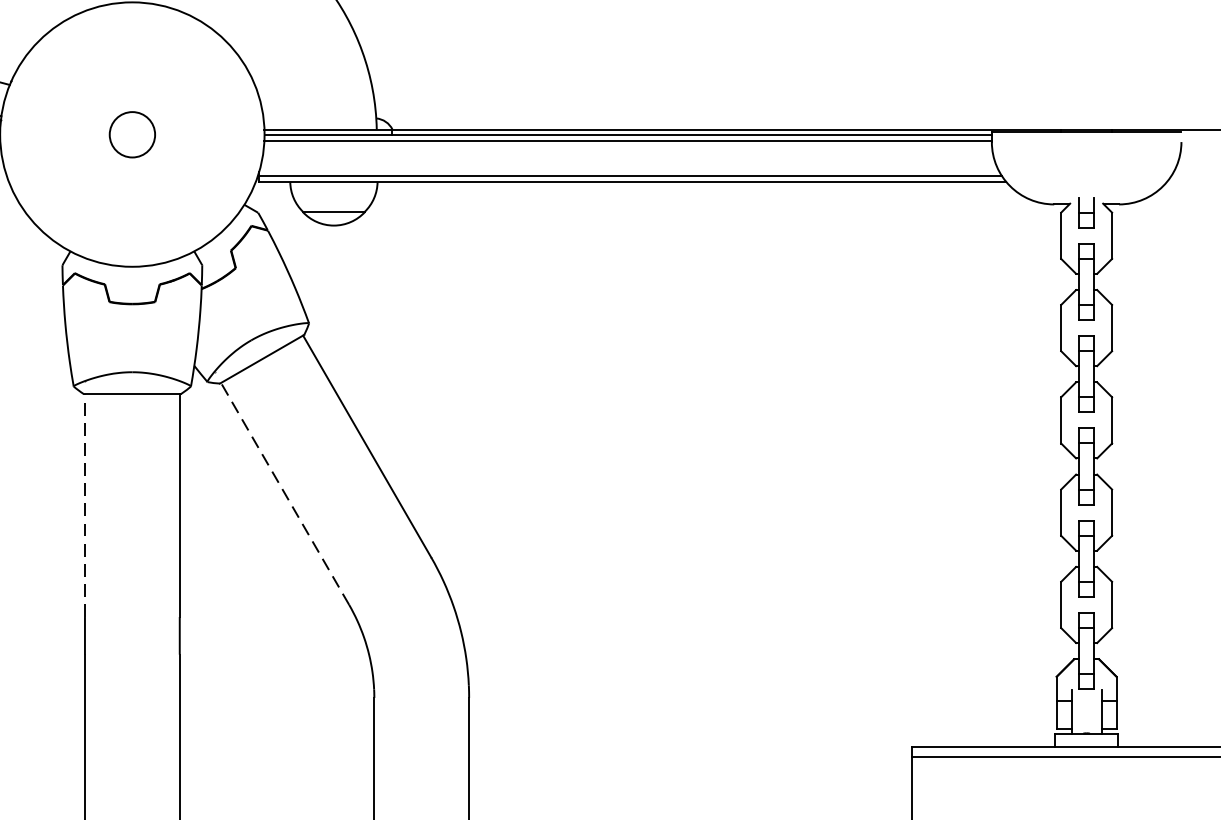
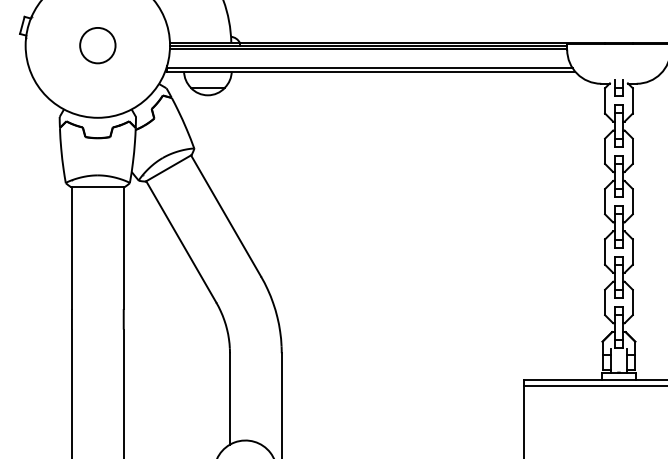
circle: (131, 134) -> (97, 45), size x1.43
line: (285, 493) -> (181, 241), dashed -> solid
line: (84, 506) -> (71, 248), dashed -> solid

